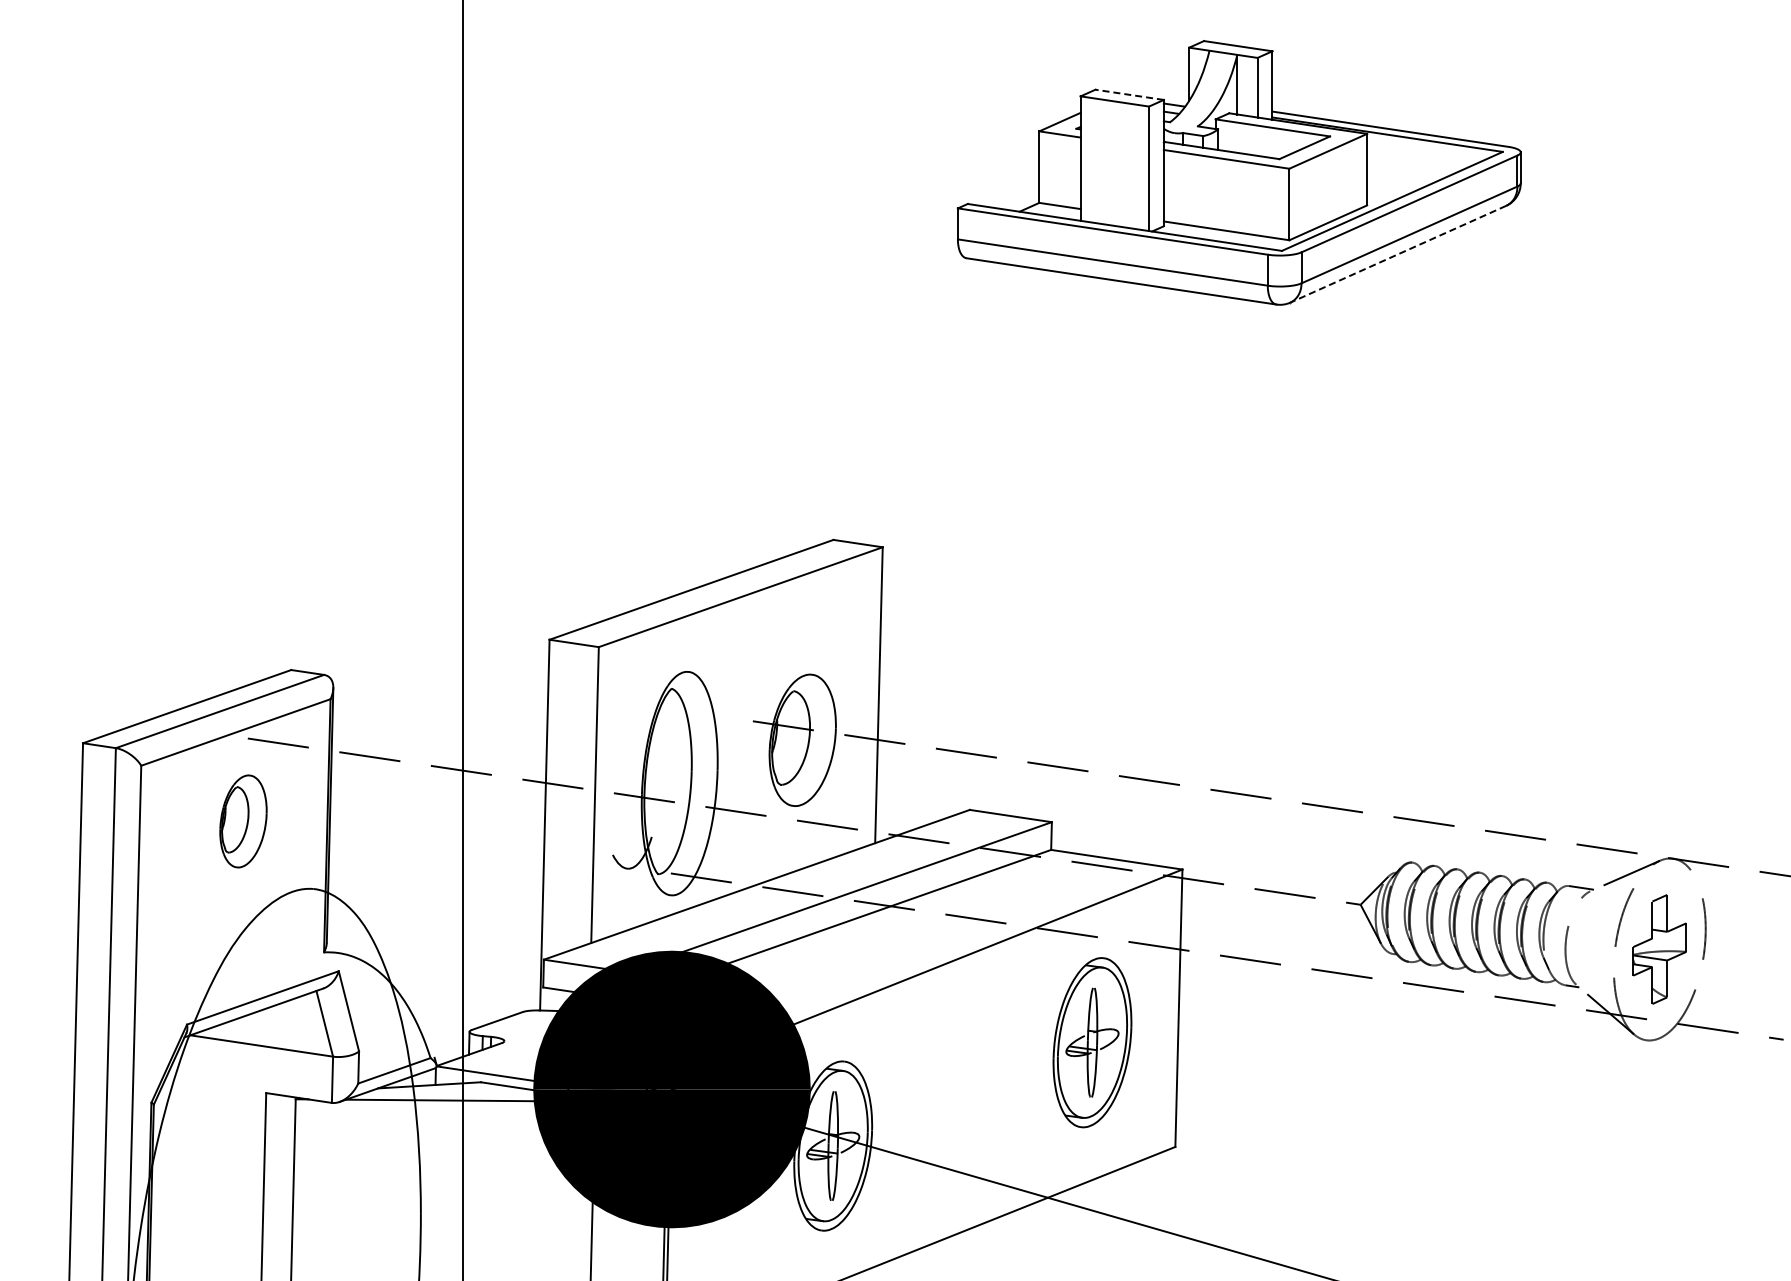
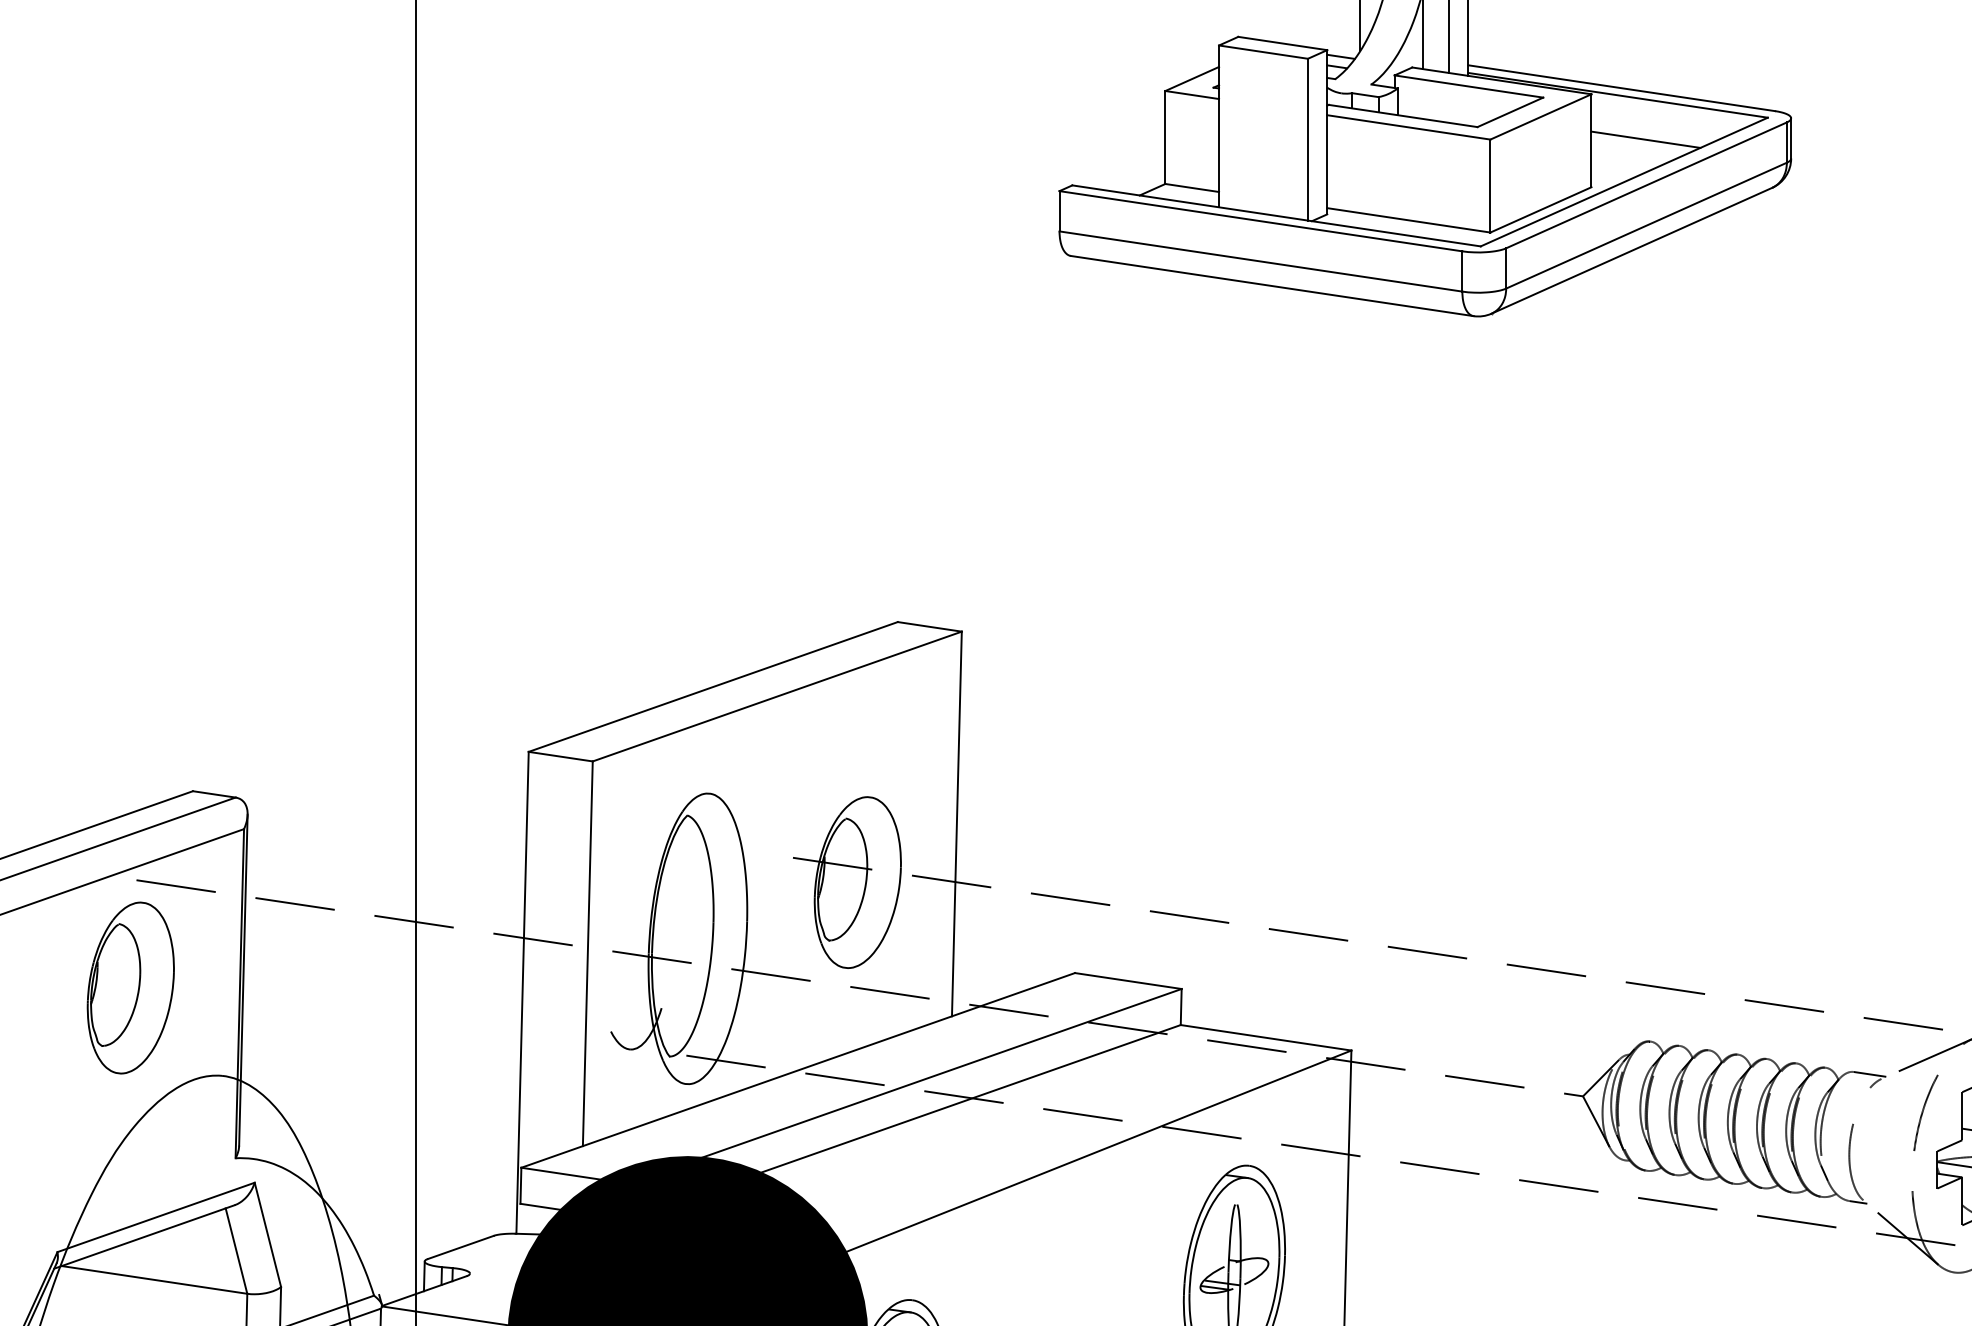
line: (1129, 94) -> (1282, 43), dashed -> solid
line: (1408, 168) -> (1645, 139), added
line: (1397, 254) -> (1630, 251), dashed -> solid
part: (243, 821) -> (130, 988), size x1.43

